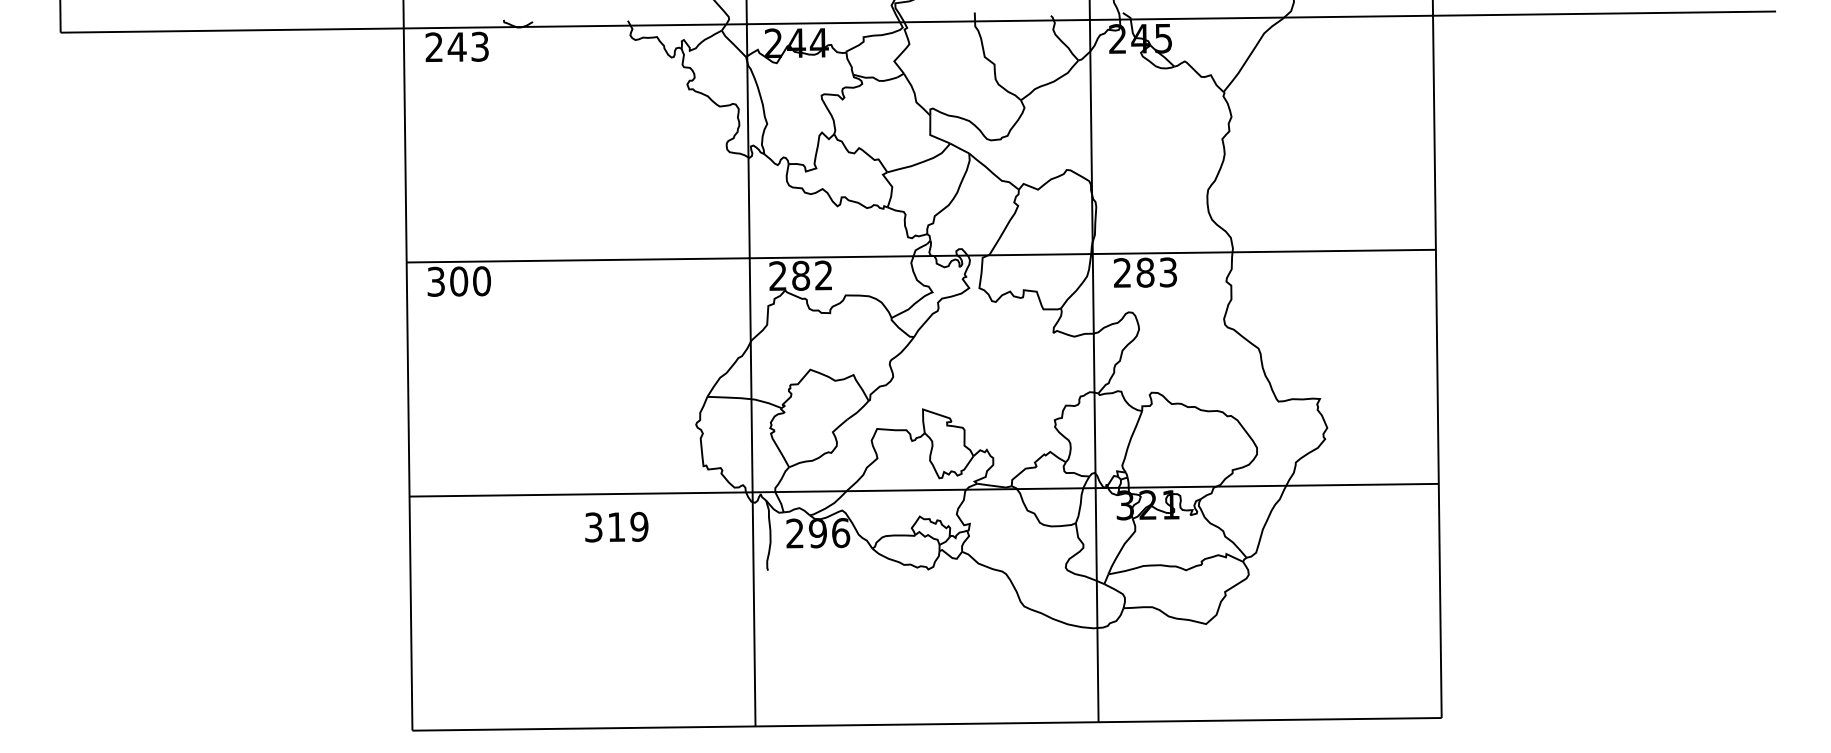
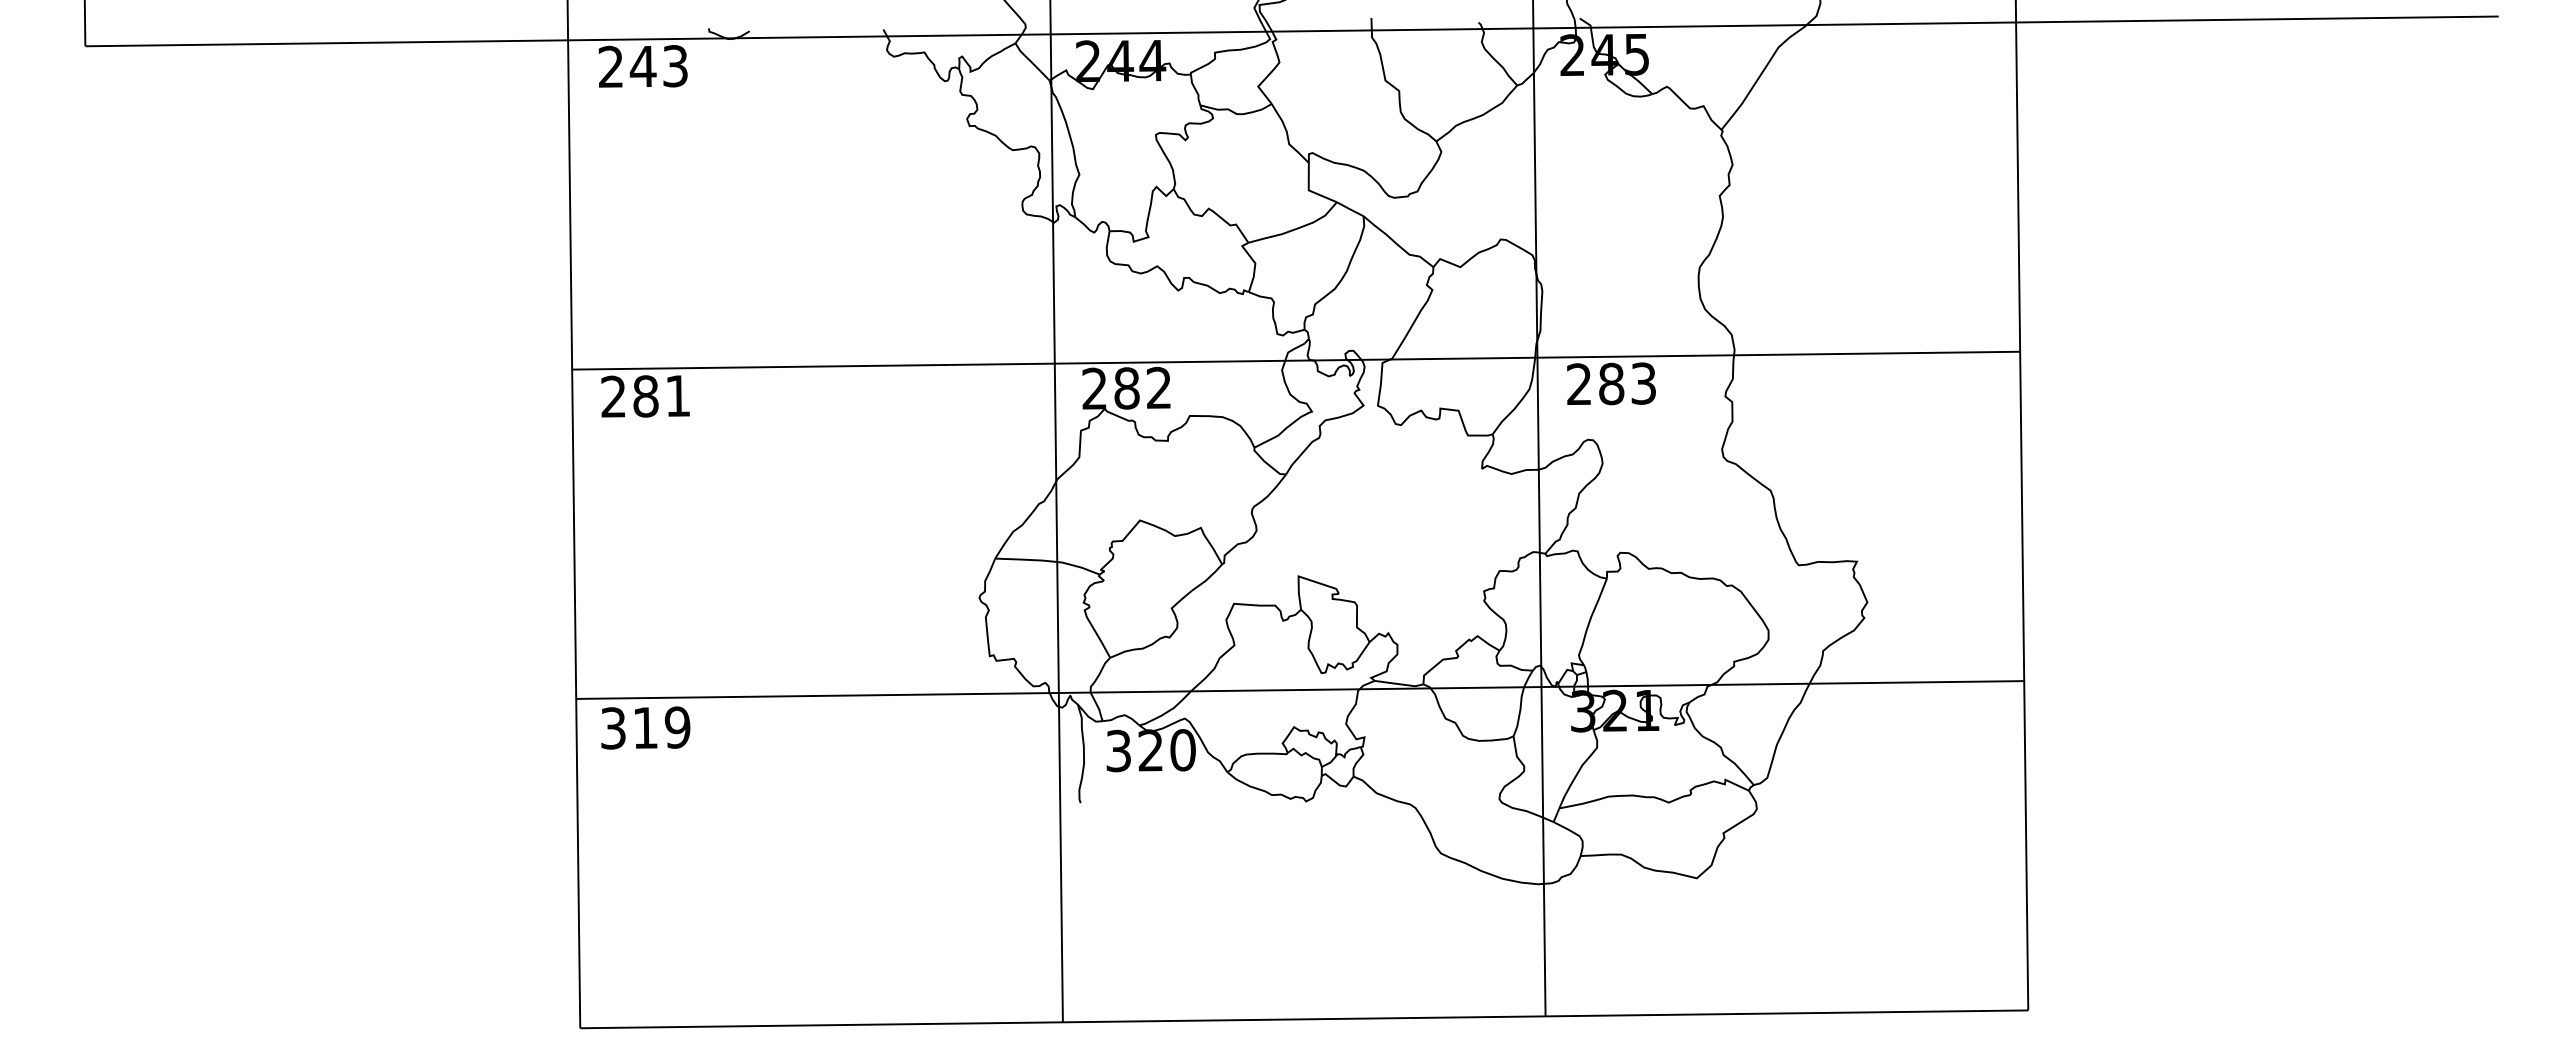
text: (458, 281) -> (645, 396), 300 -> 281
text: (616, 526) -> (645, 727), moved
text: (818, 533) -> (1151, 750), 296 -> 320

